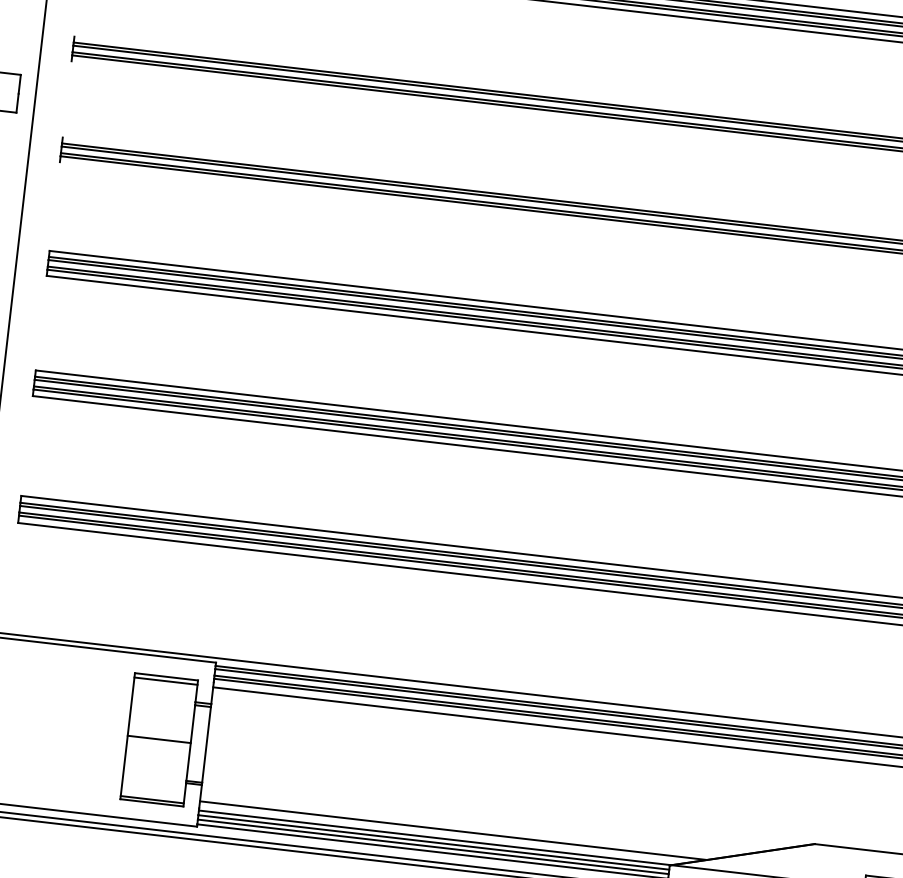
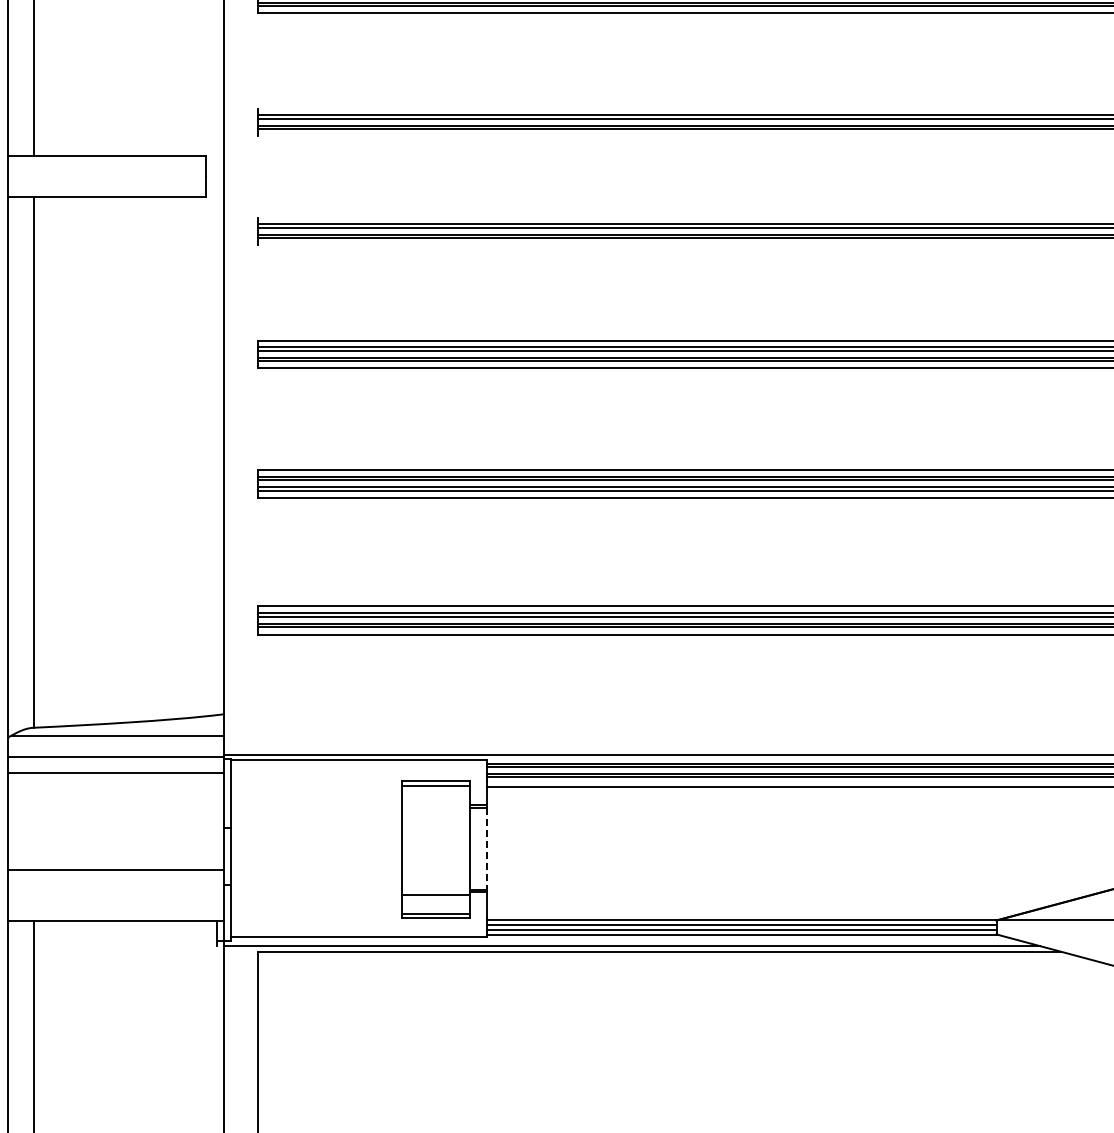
line: (159, 738) -> (435, 894), moved
line: (206, 744) -> (486, 848), solid -> dashed
line: (452, 831) -> (760, 910), removed

